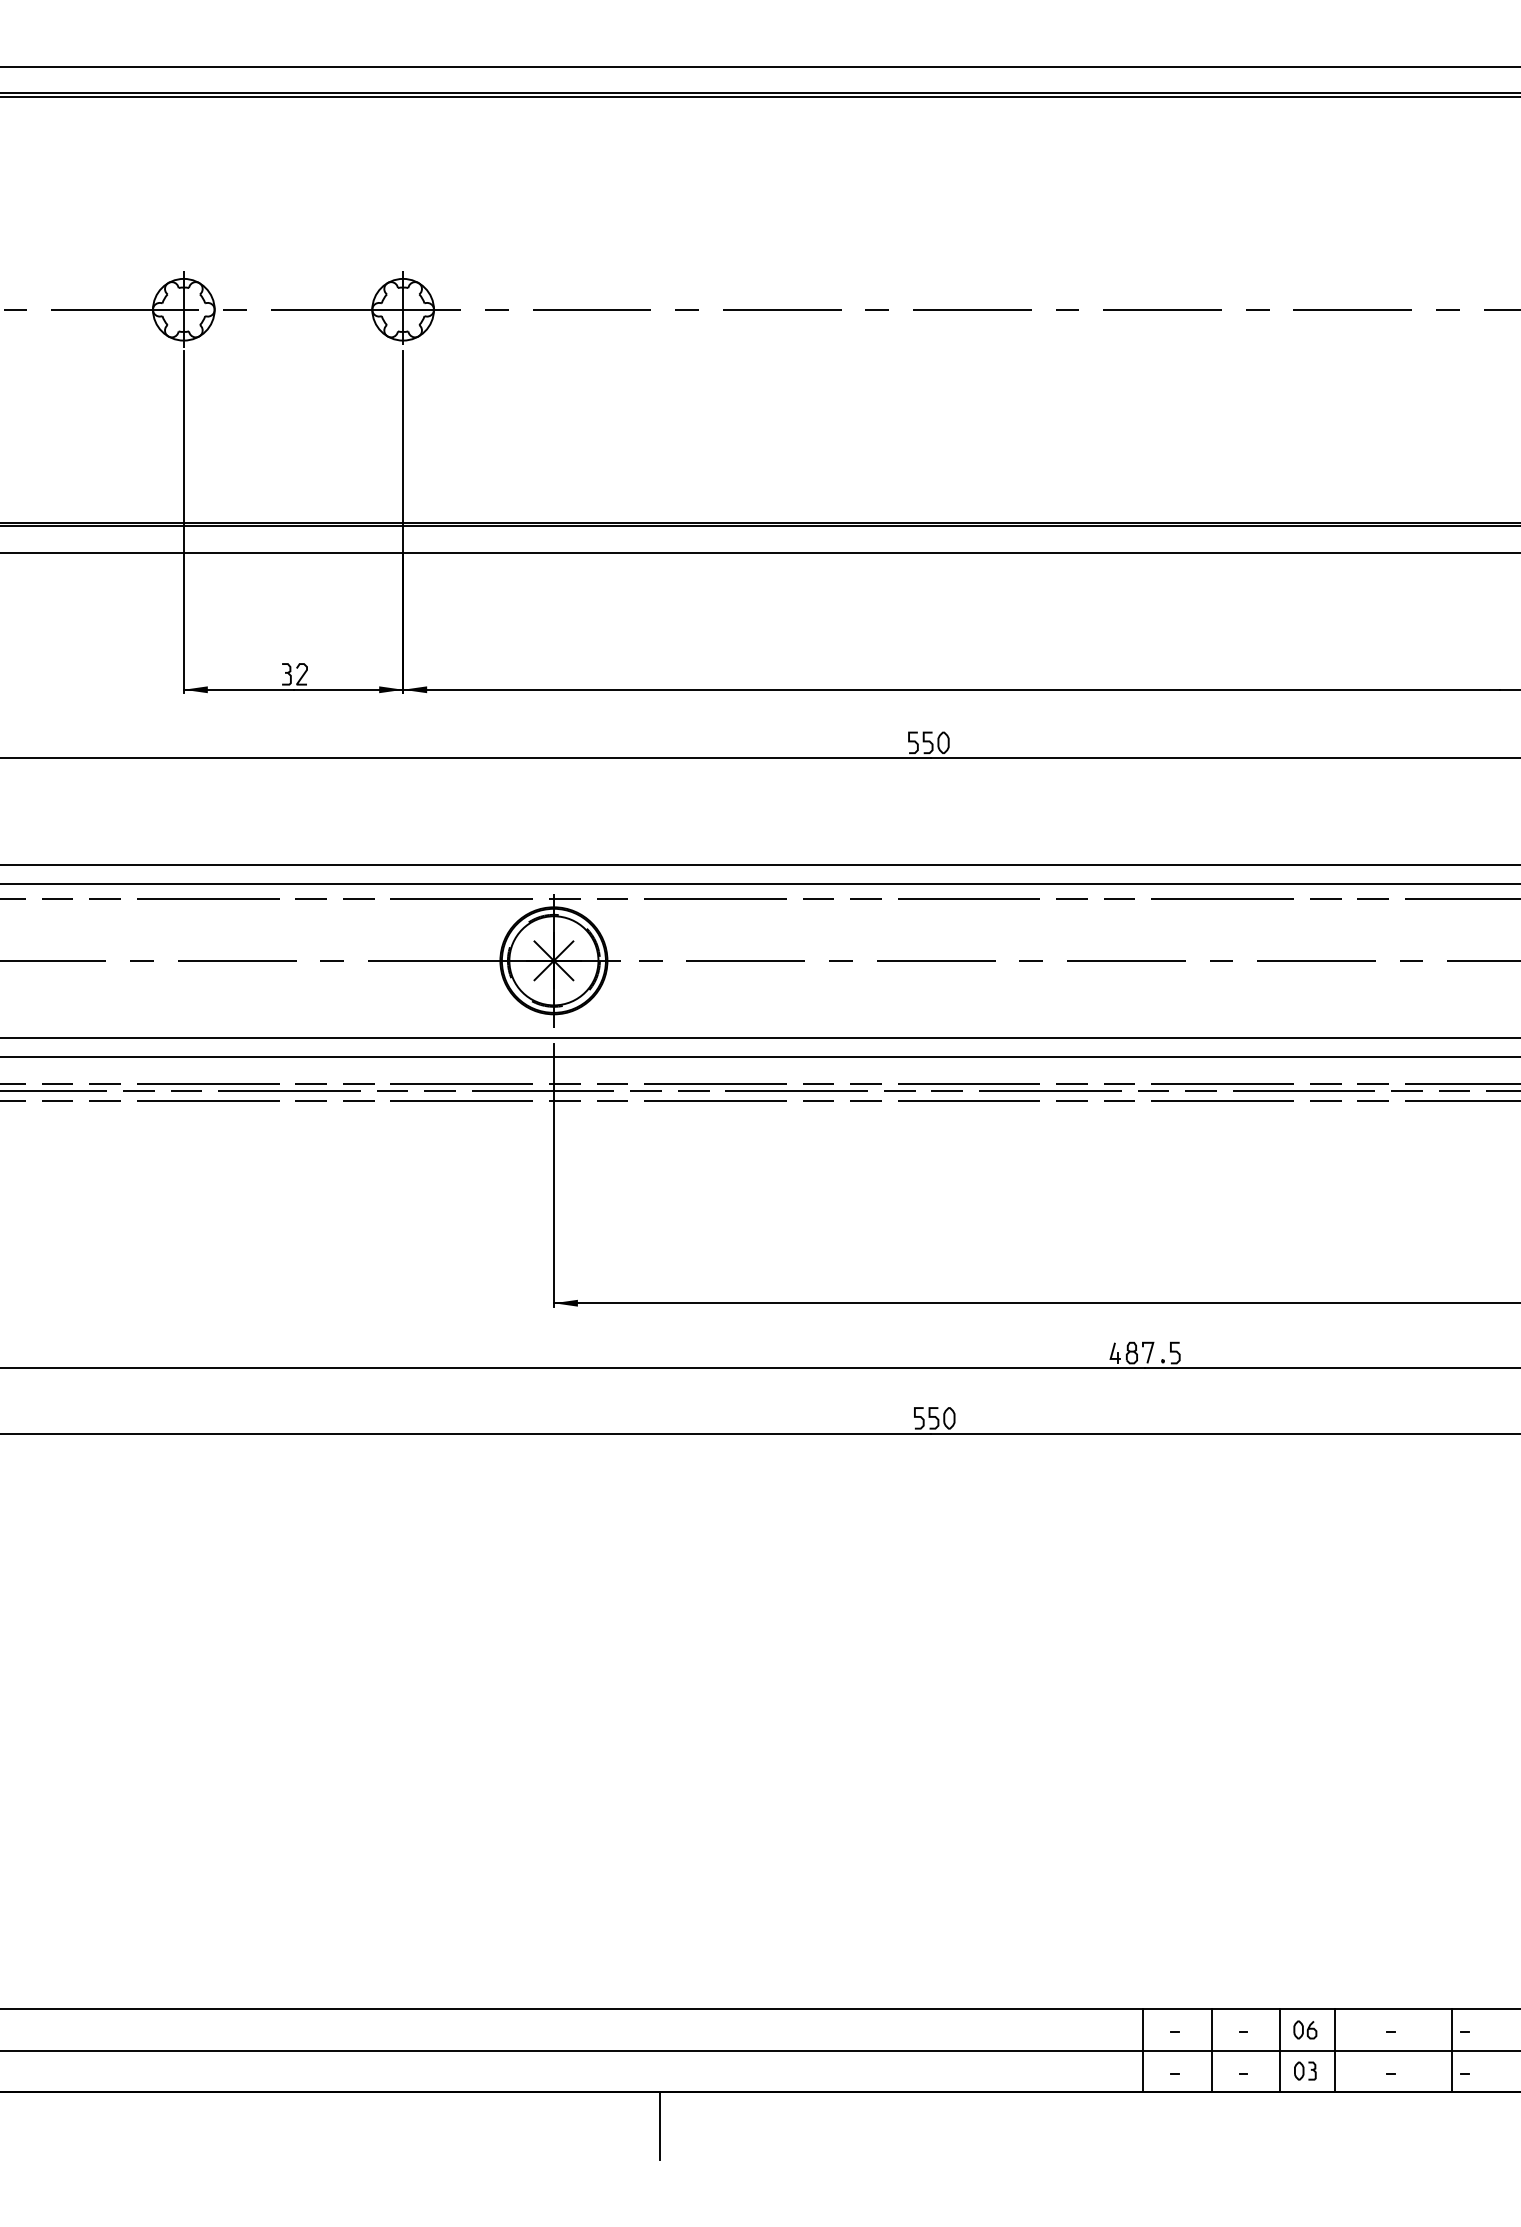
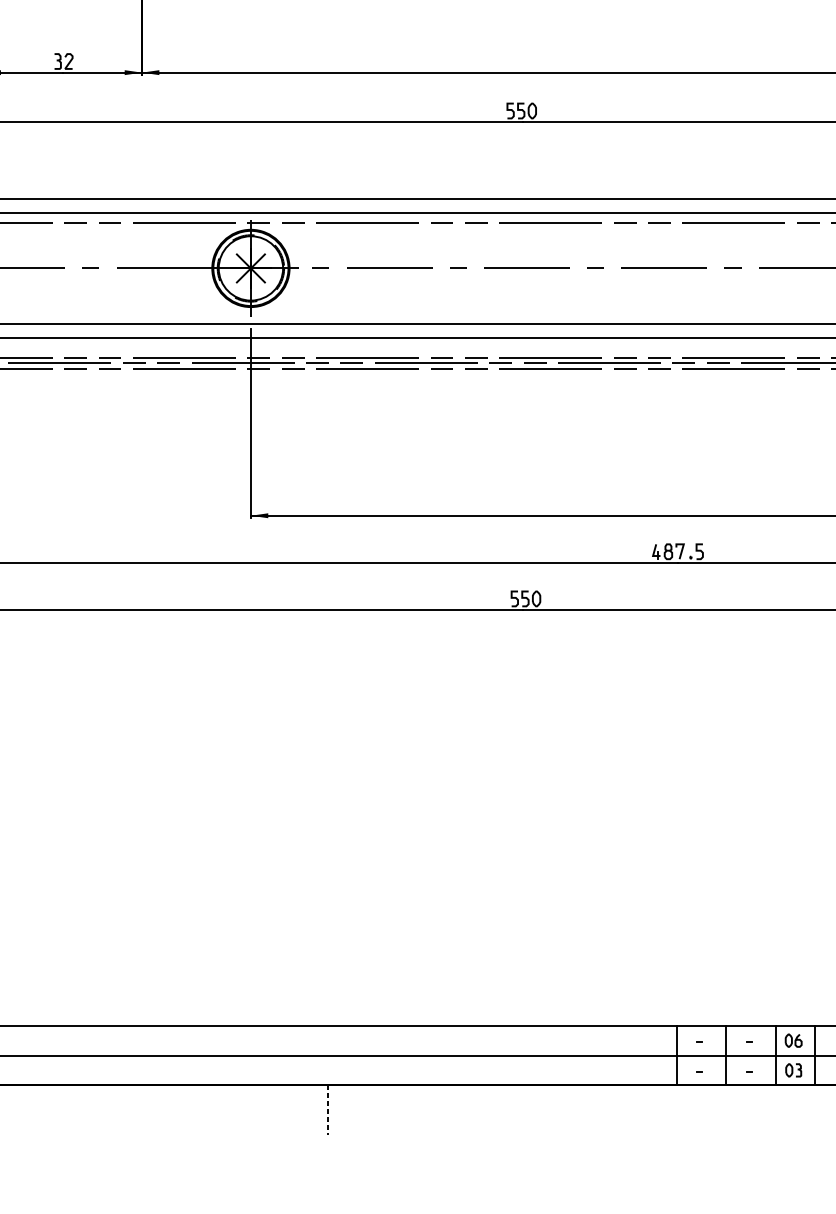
line: (660, 2126) -> (327, 1110), solid -> dashed

